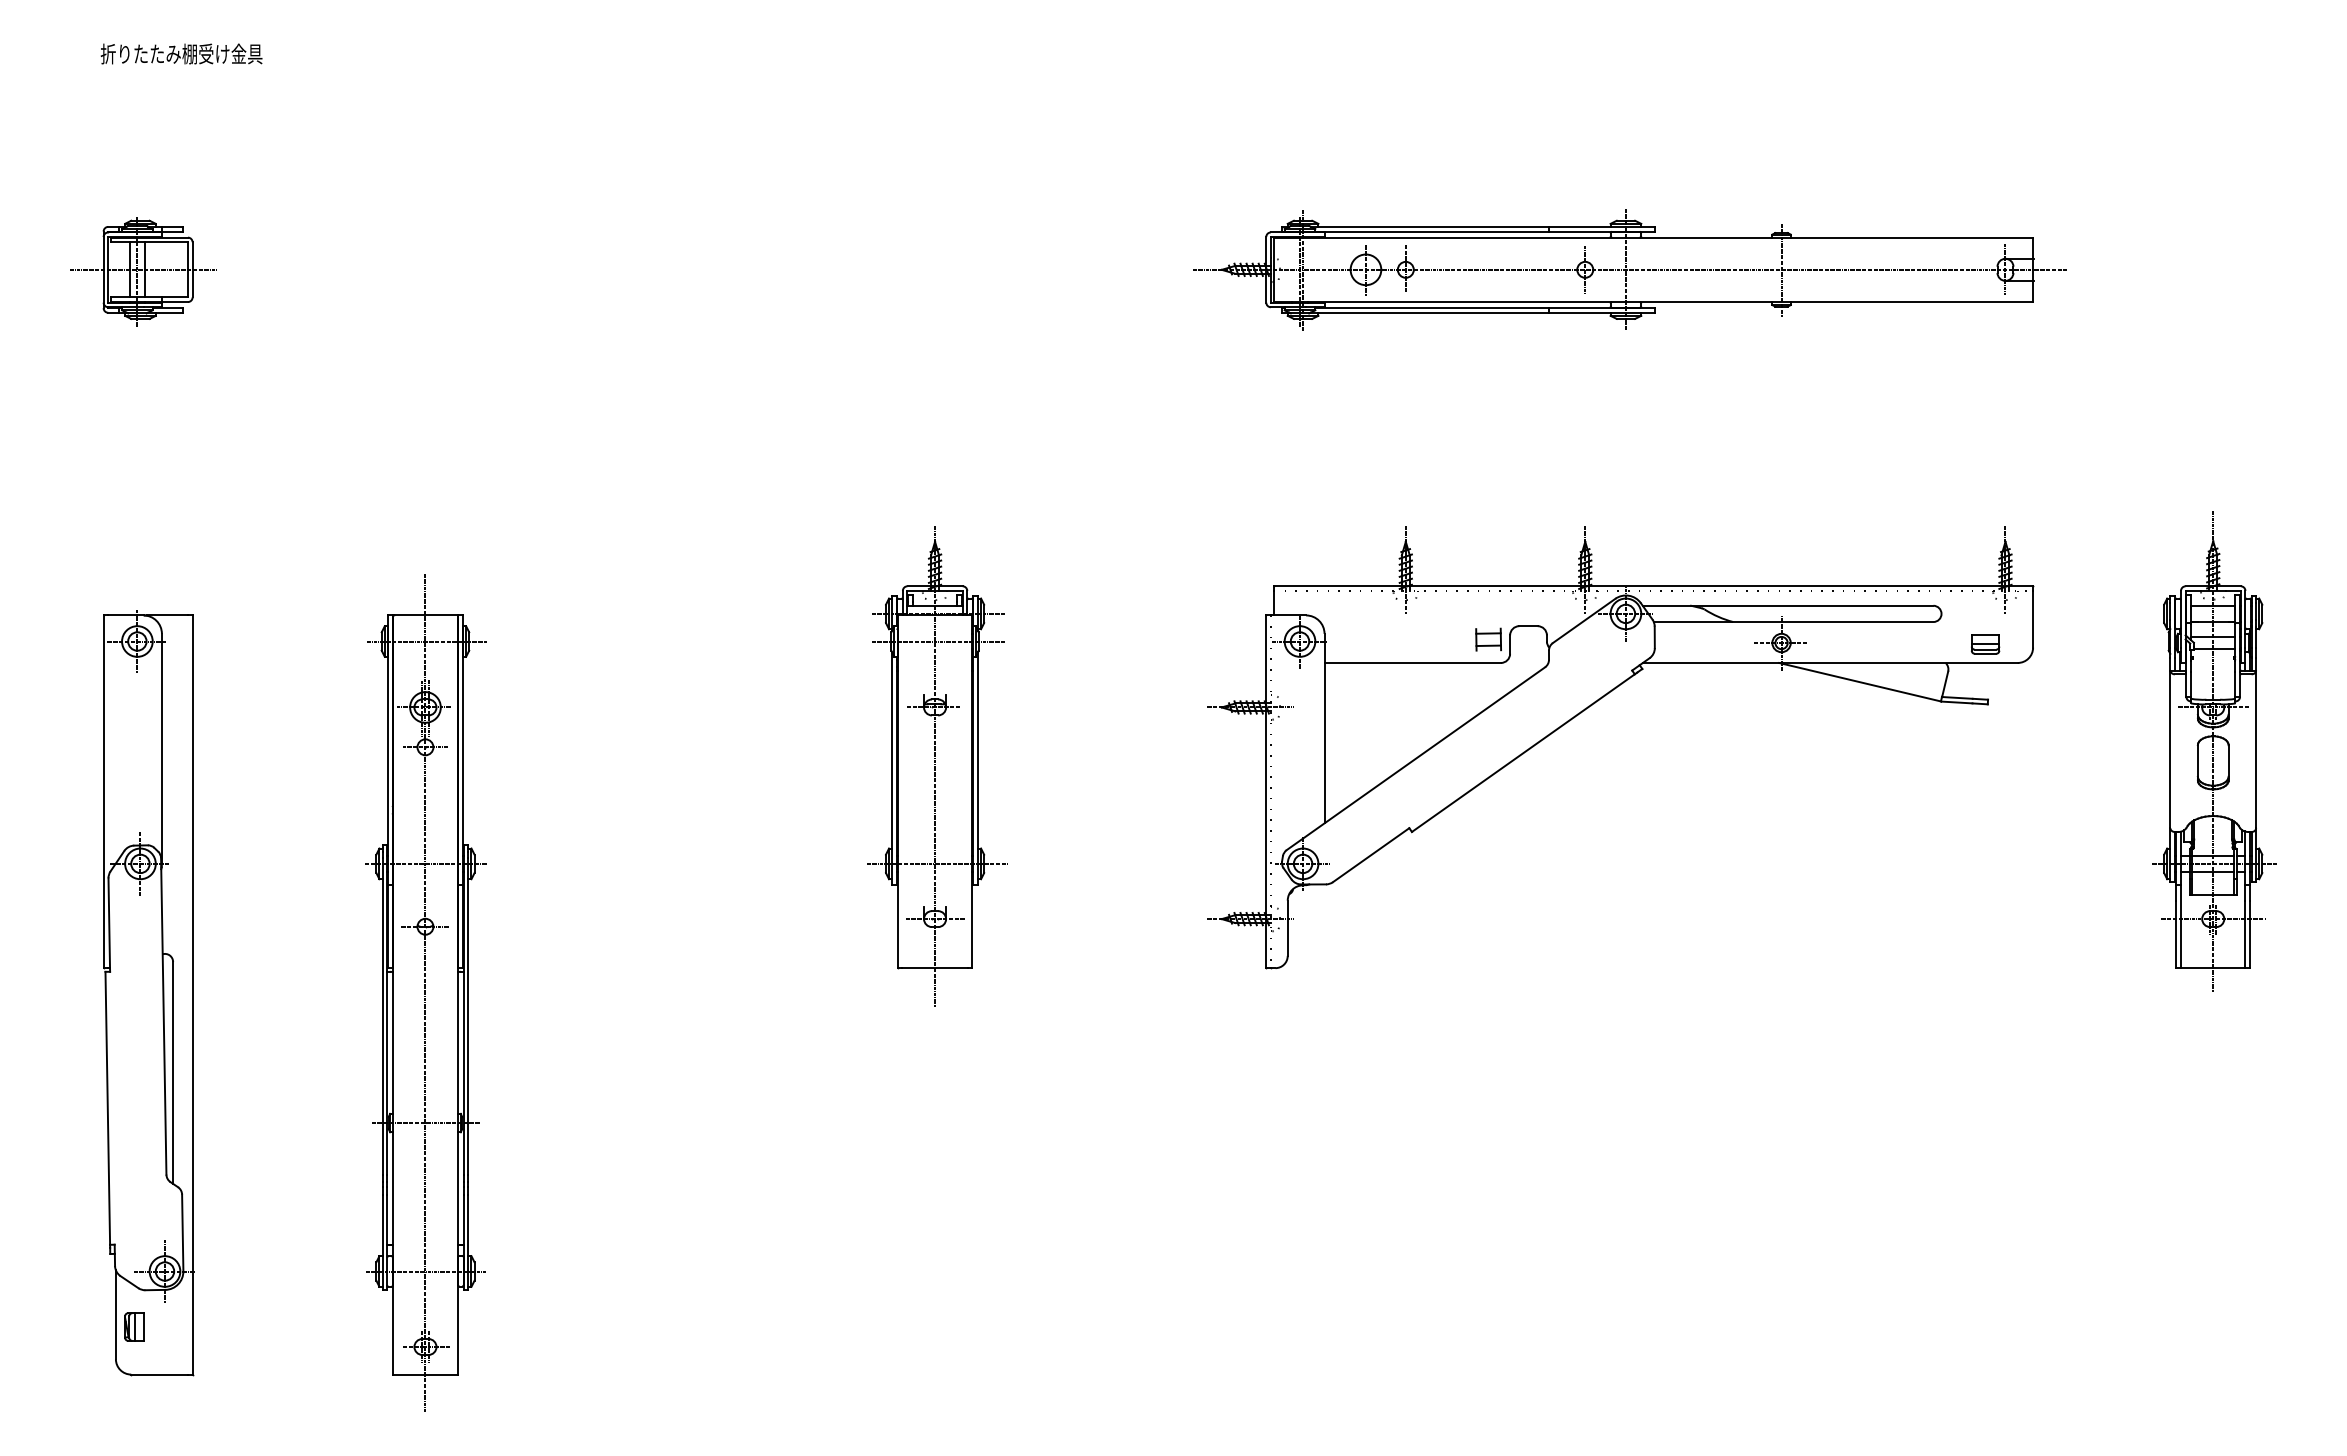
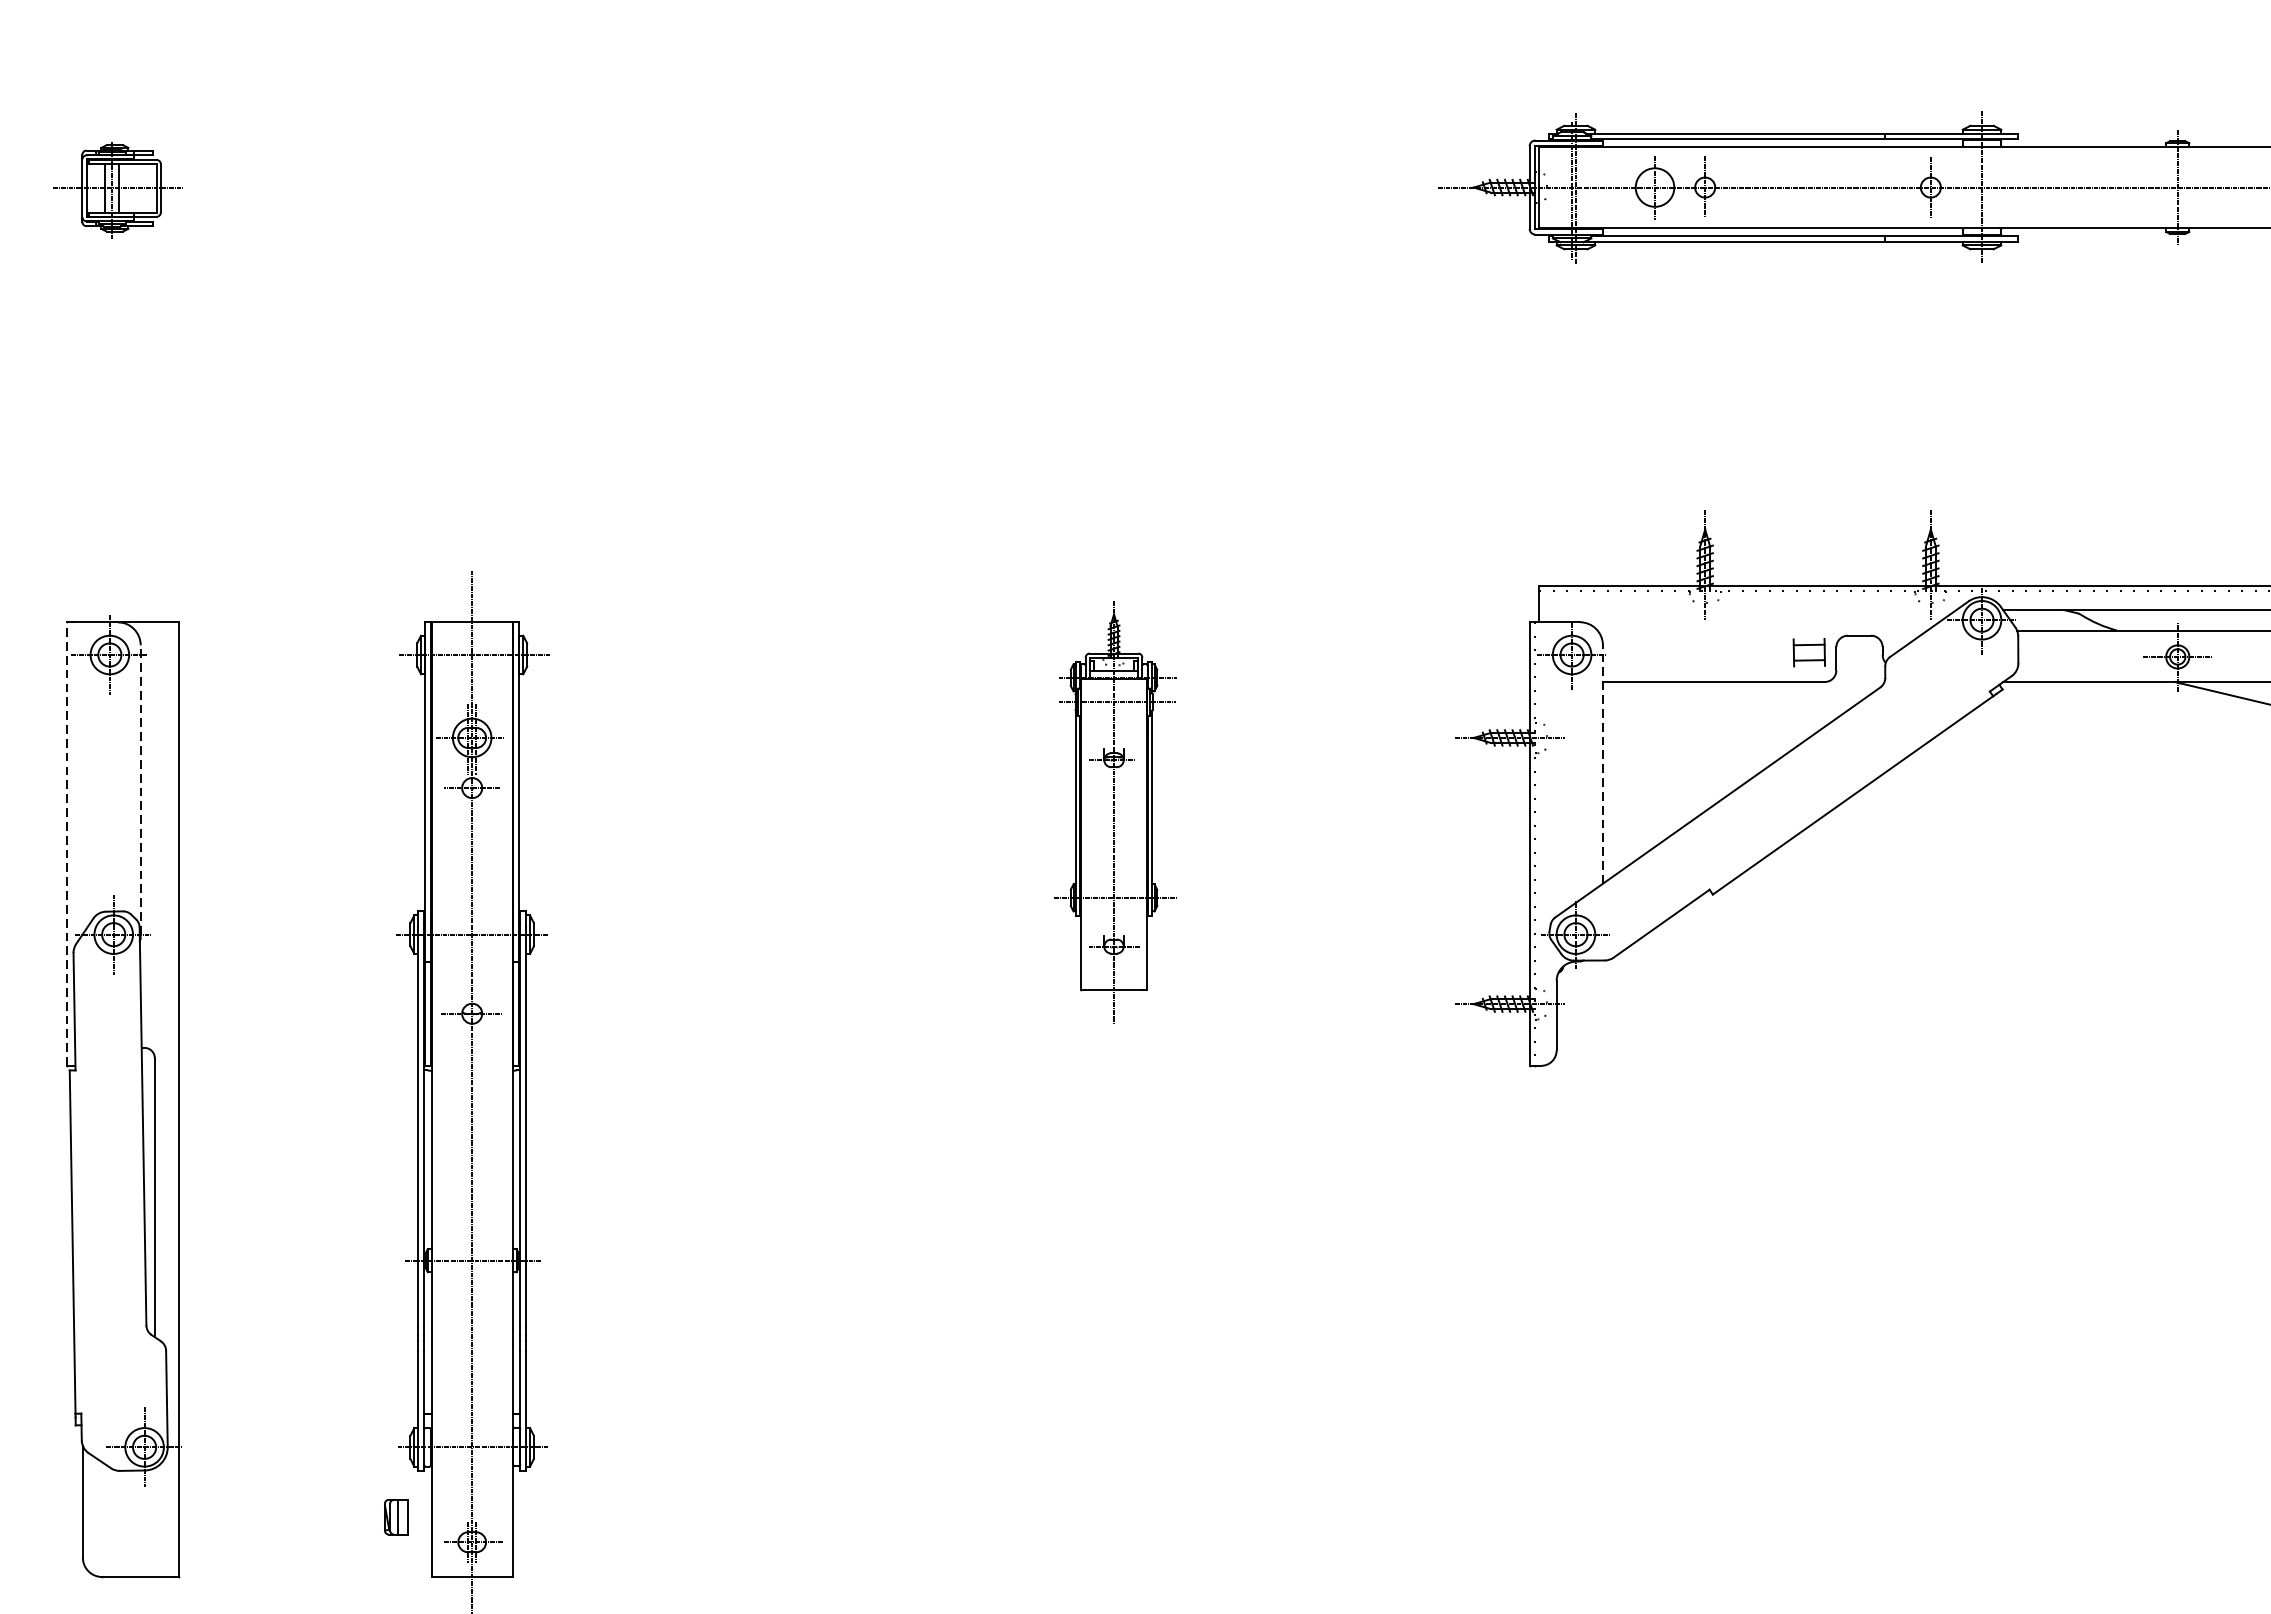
part: (143, 271) -> (117, 189), size x0.7
line: (1324, 728) -> (1602, 764), solid -> dashed
line: (161, 748) -> (140, 789), solid -> dashed
part: (937, 766) -> (1116, 812), size x0.7
line: (103, 791) -> (67, 843), solid -> dashed
part: (134, 1326) -> (396, 1516), moved

